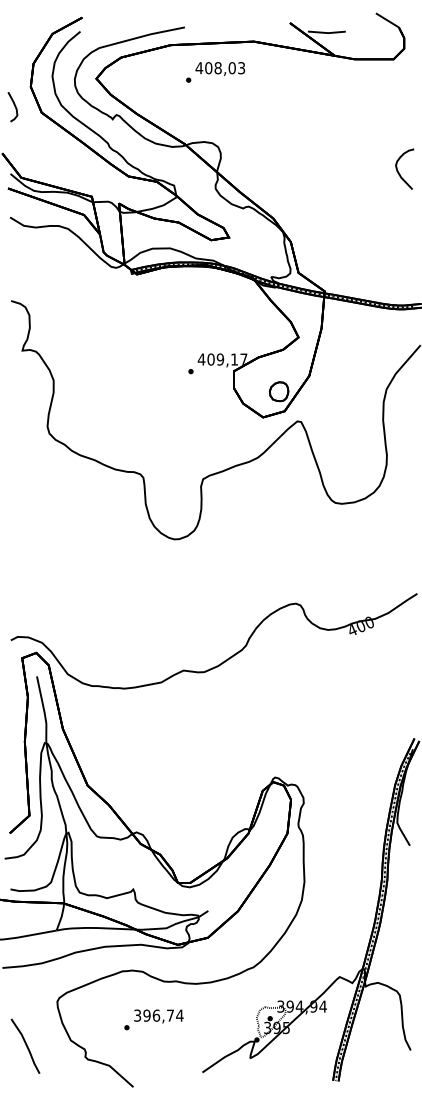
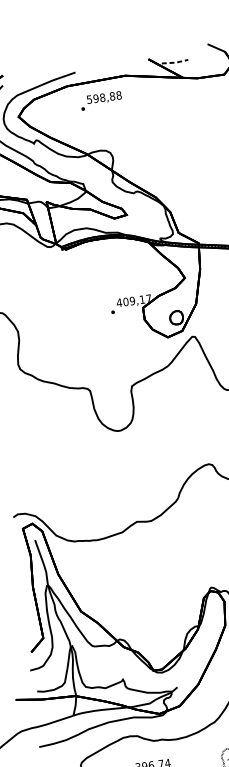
line: (327, 33) -> (175, 62), solid -> dashed
text: (220, 68) -> (104, 97), 408,03 -> 598,88

